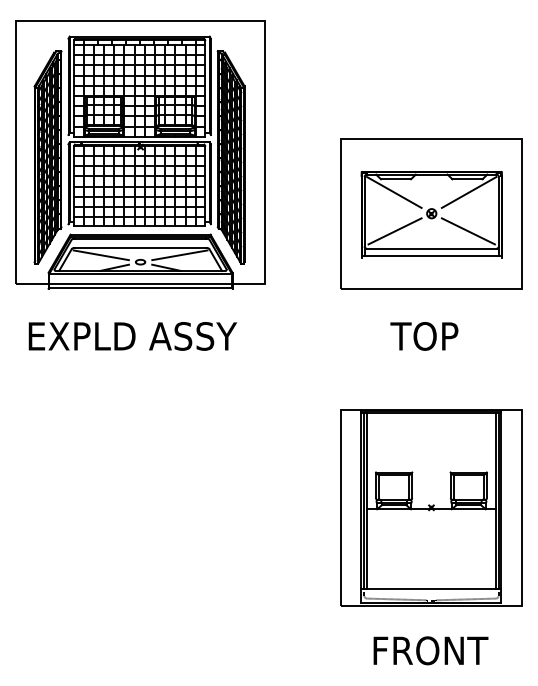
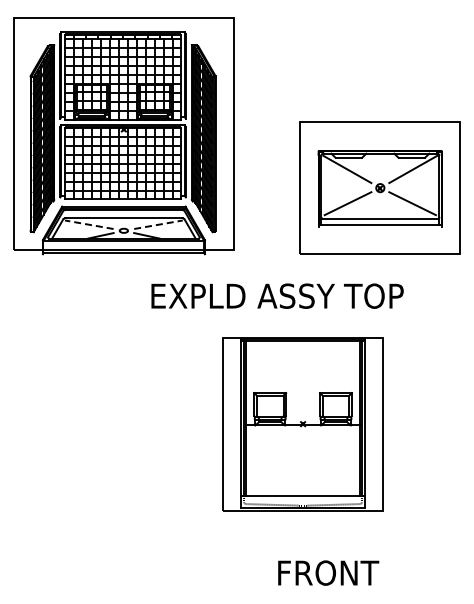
line: (101, 255) -> (89, 224), solid -> dashed
line: (179, 255) -> (158, 224), solid -> dashed
text: (132, 335) -> (242, 295), moved
part: (430, 508) -> (302, 424), moved
text: (430, 650) -> (328, 572), moved

